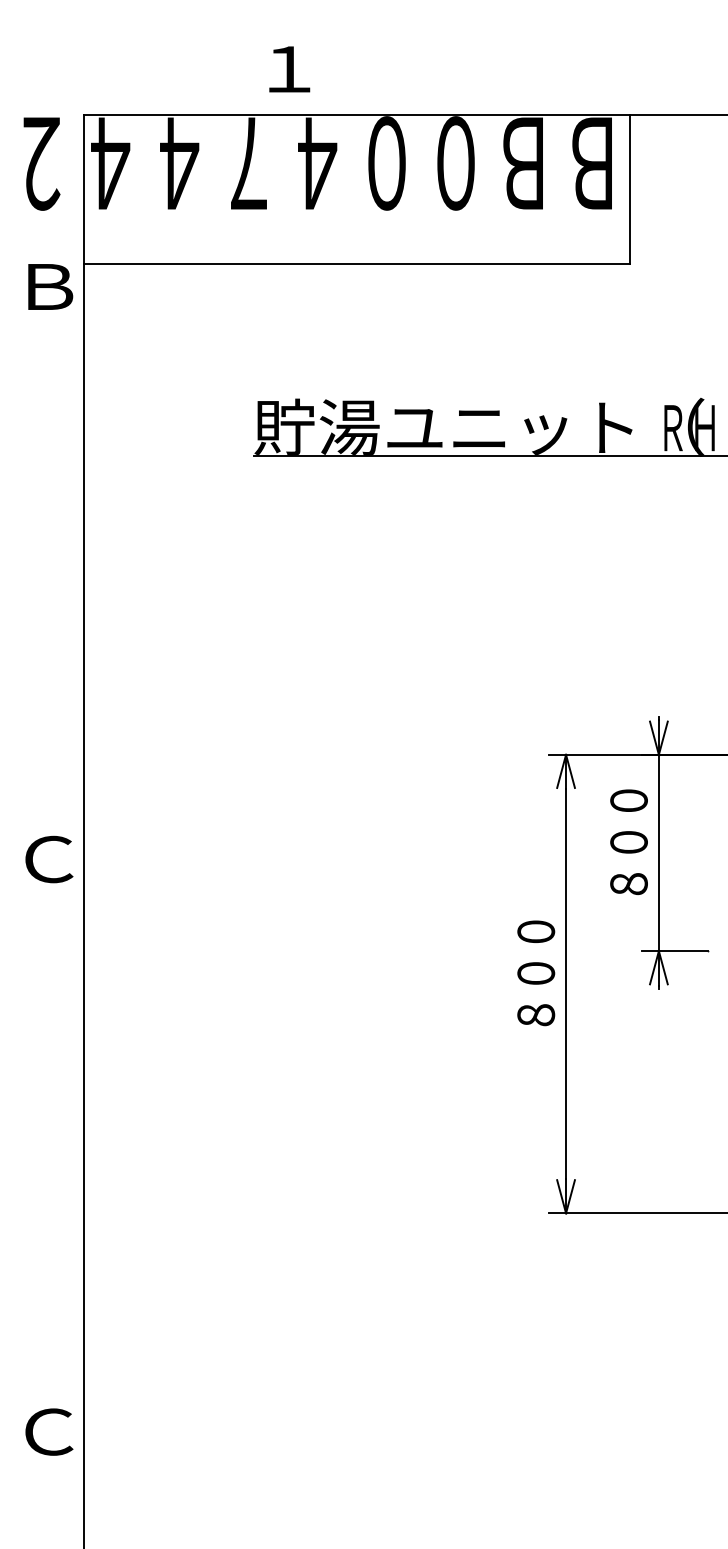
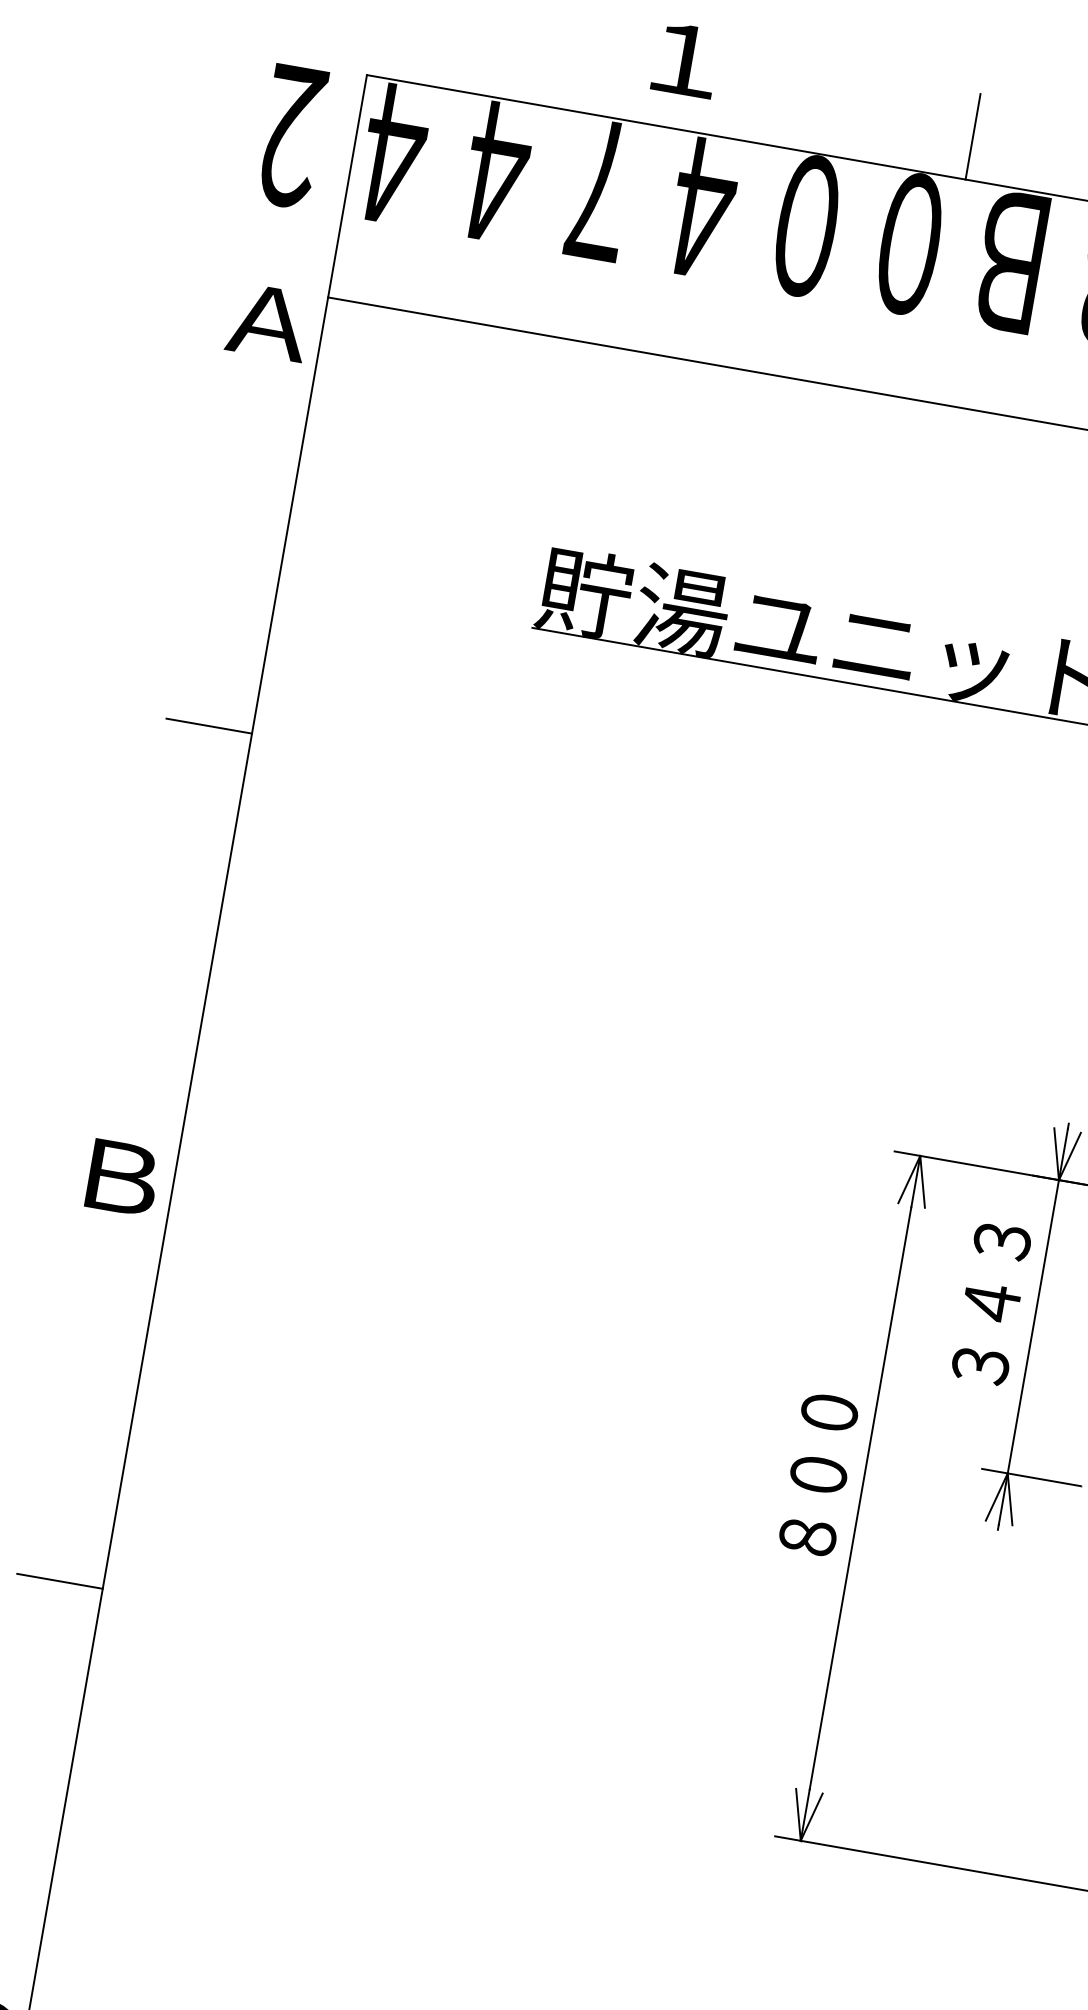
line: (484, 86) -> (972, 136), added
text: (48, 286) -> (269, 321), Ｂ -> Ａ
line: (54, 556) -> (207, 726), added
text: (628, 842) -> (990, 1303), ８００ -> ３４３
text: (49, 859) -> (121, 1177), Ｃ -> Ｂ
line: (54, 1128) -> (58, 1580), added

